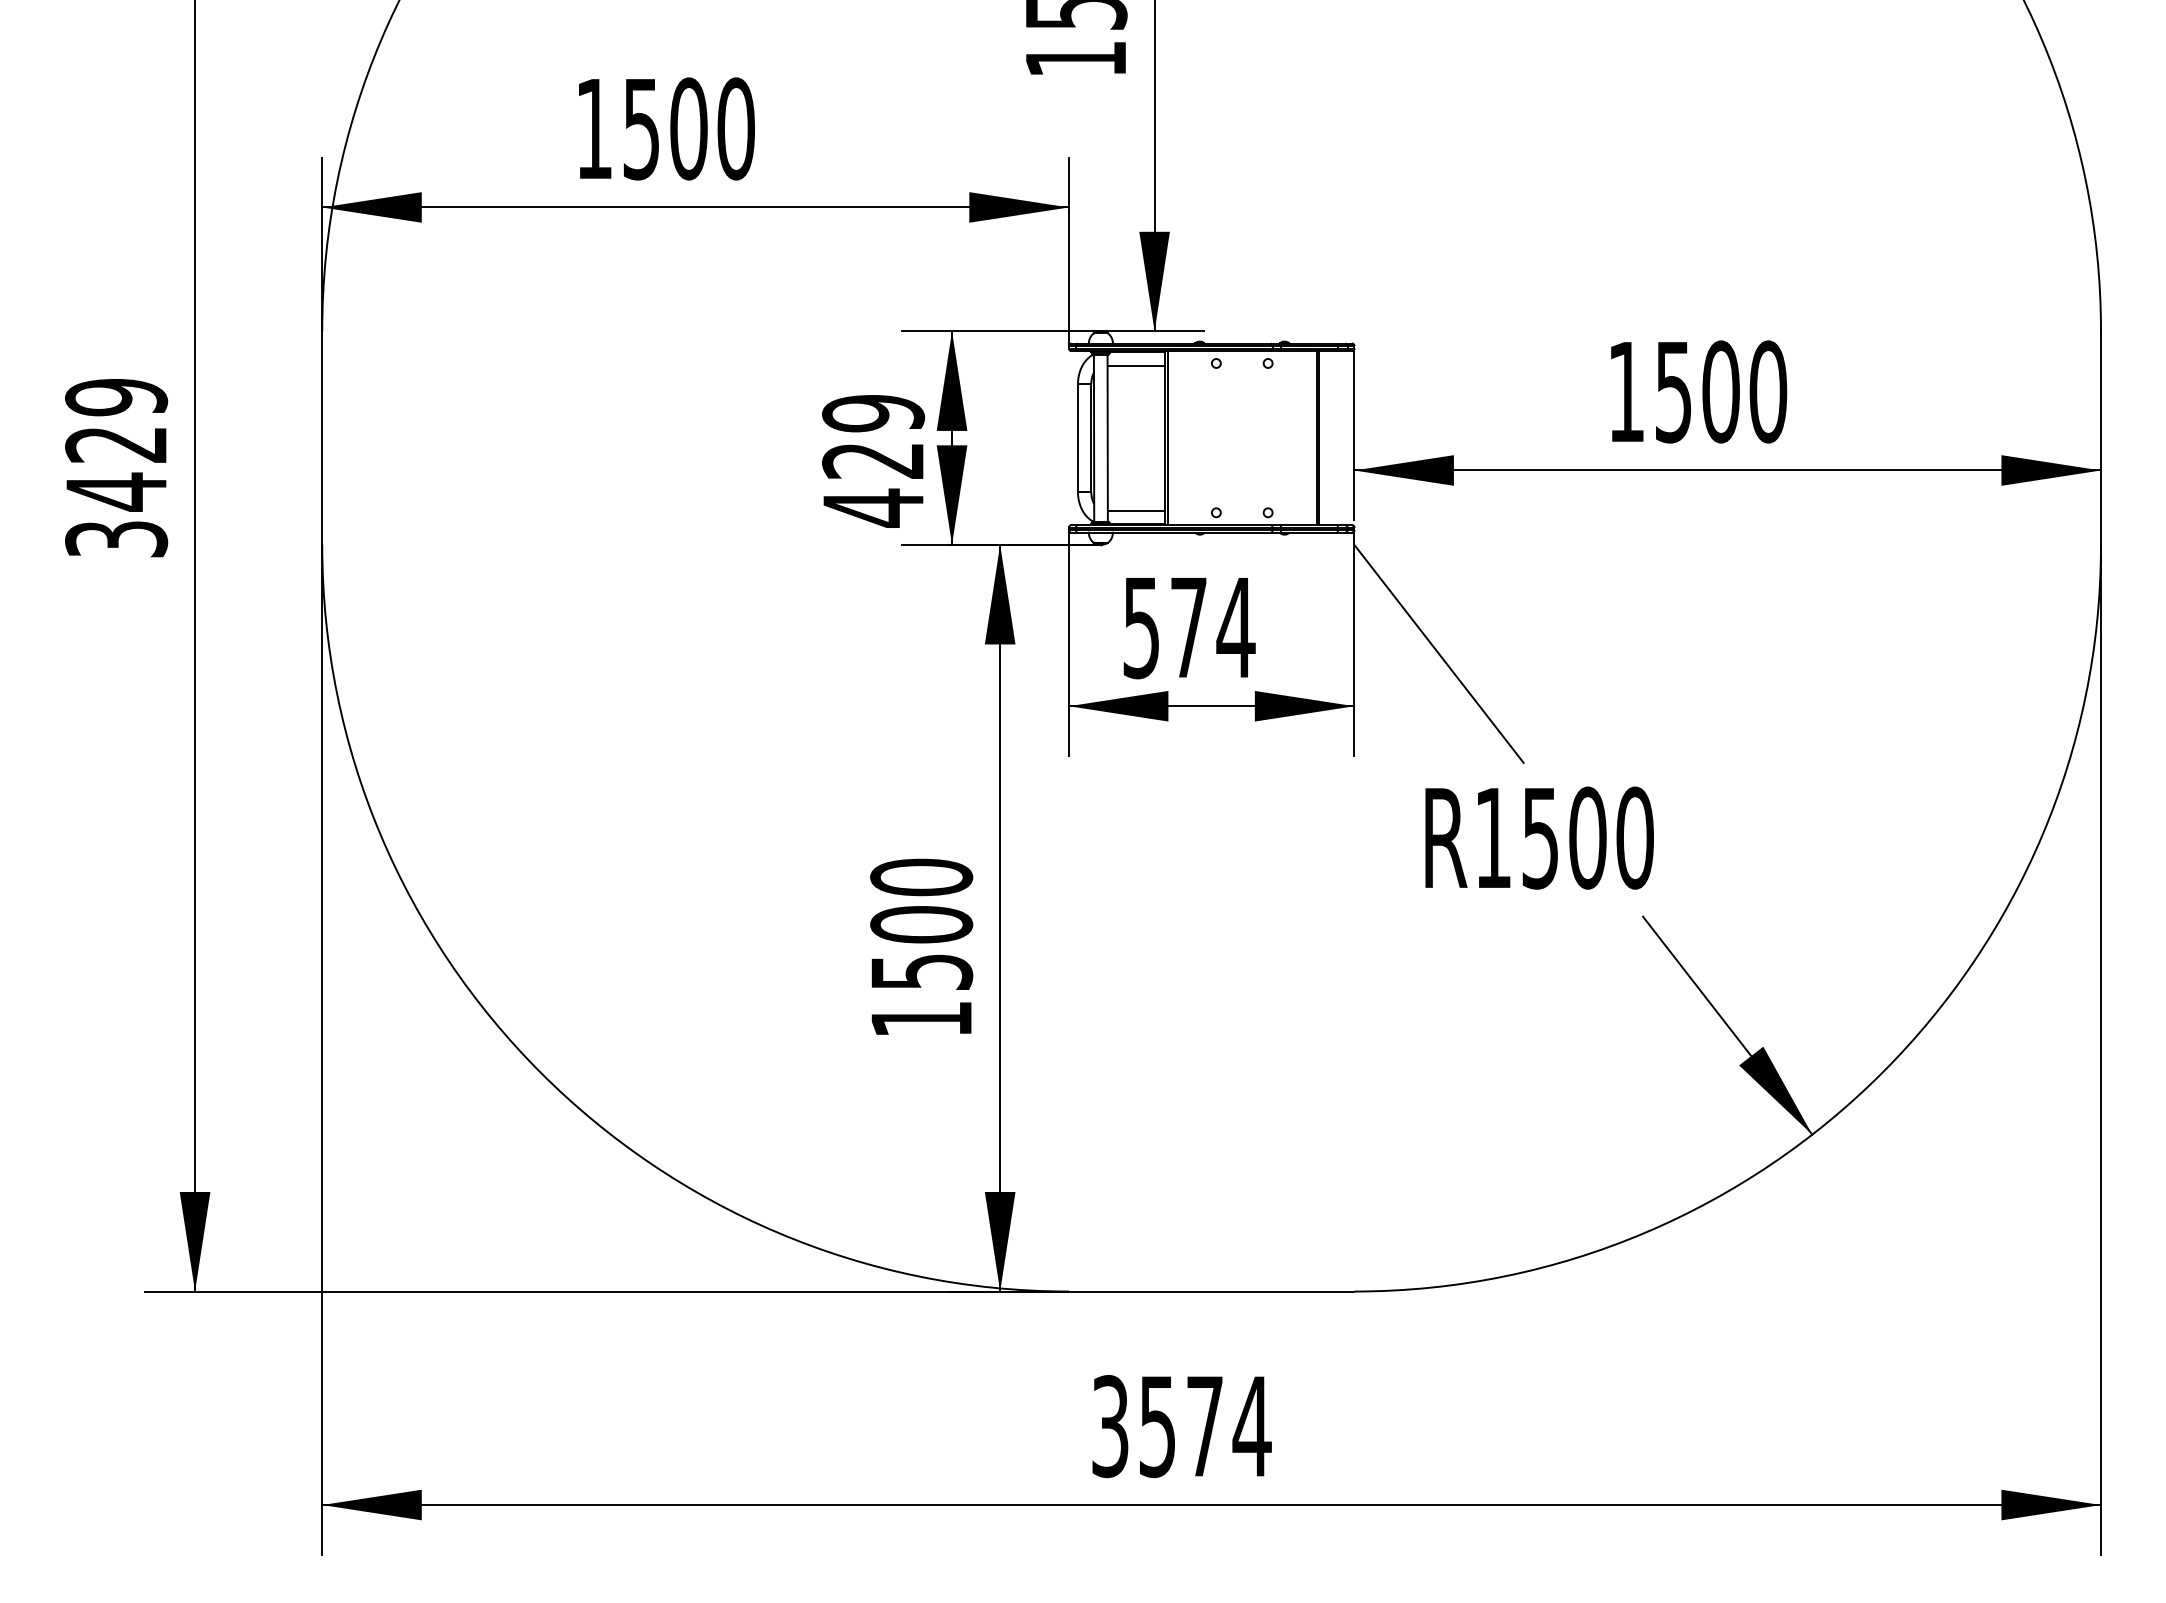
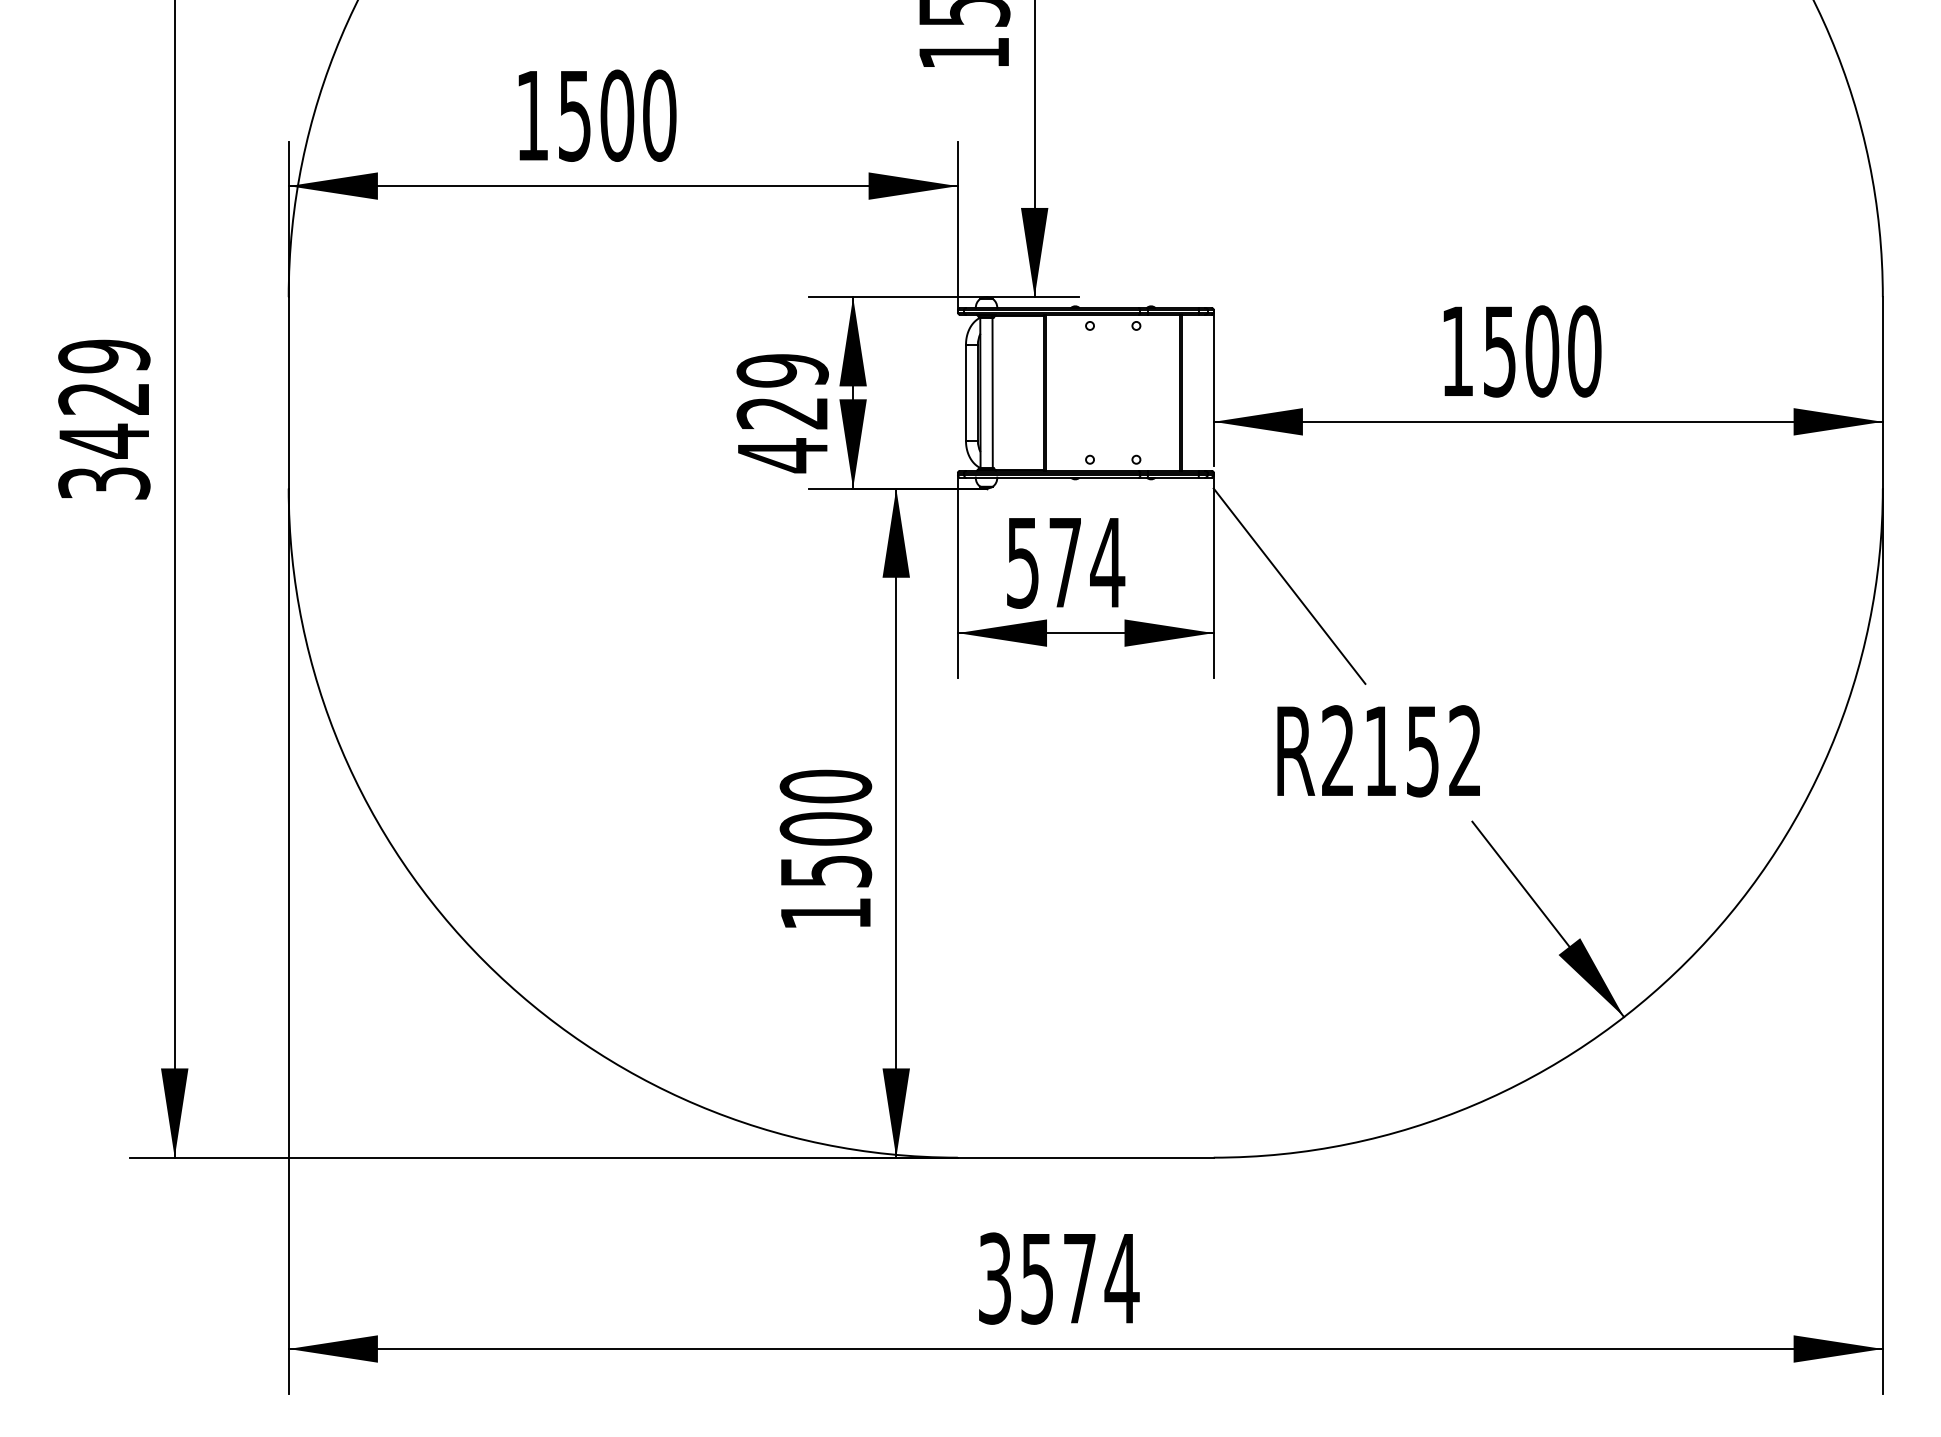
line: (1136, 365) -> (1018, 327), removed
line: (1136, 510) -> (1018, 457), removed
text: (1564, 837) -> (1402, 750), R1500 -> R2152

